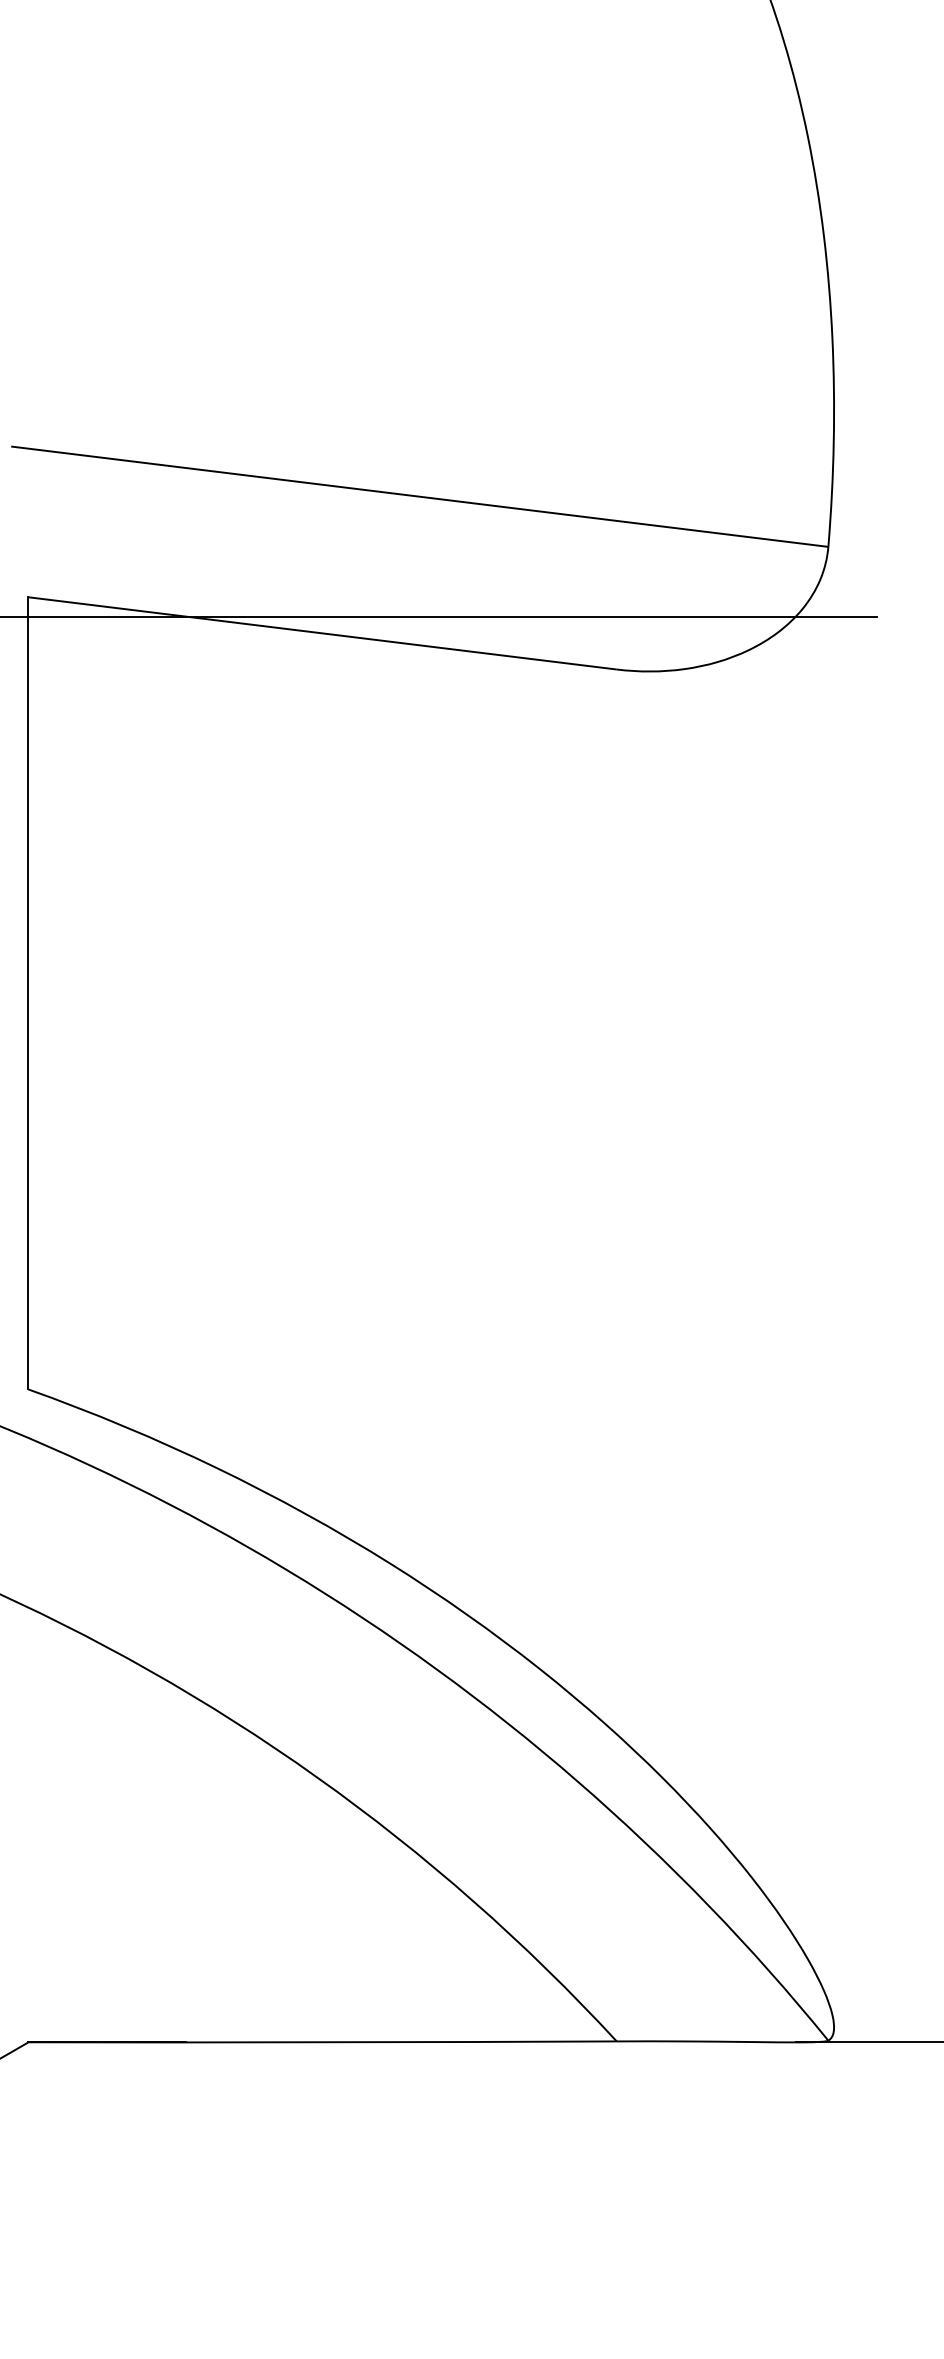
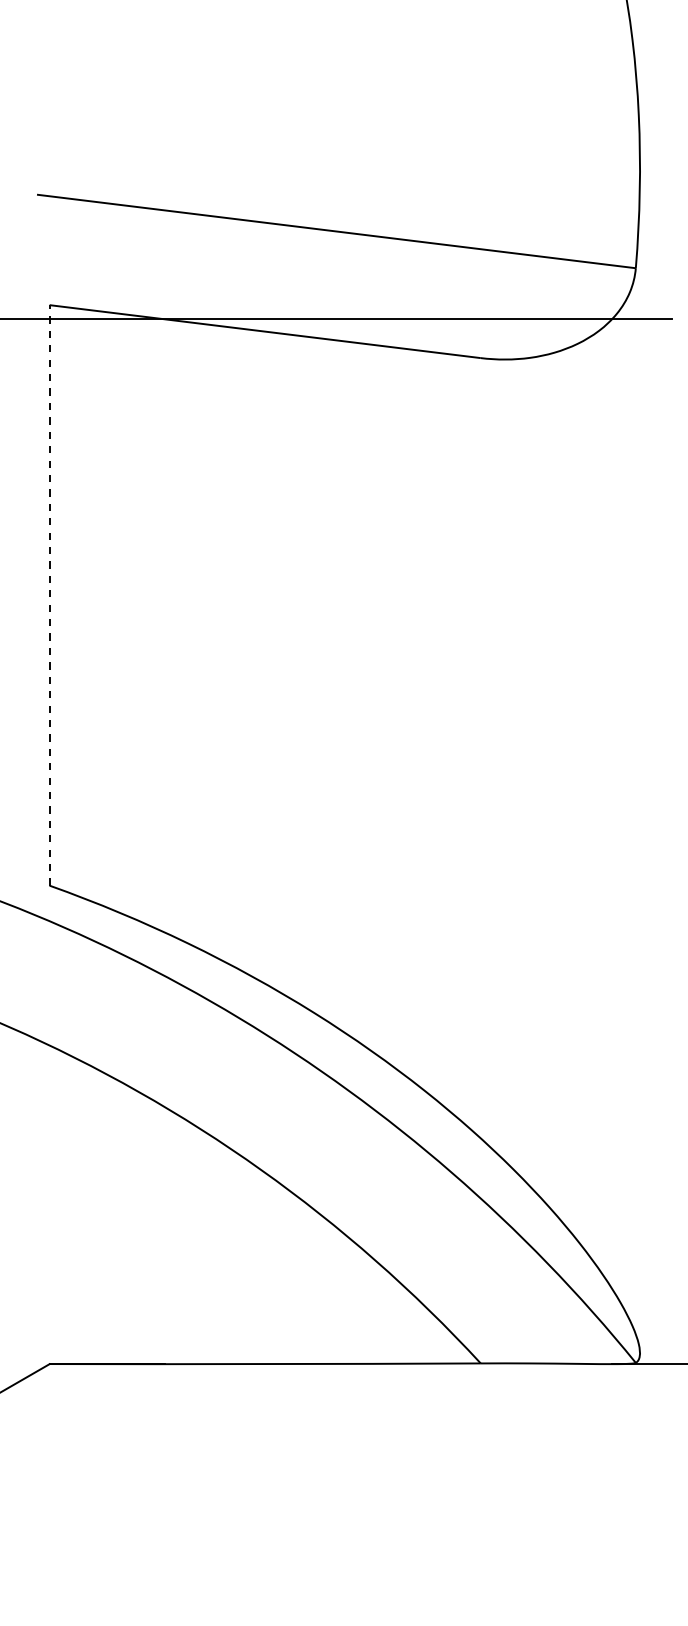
line: (28, 992) -> (49, 594), solid -> dashed

